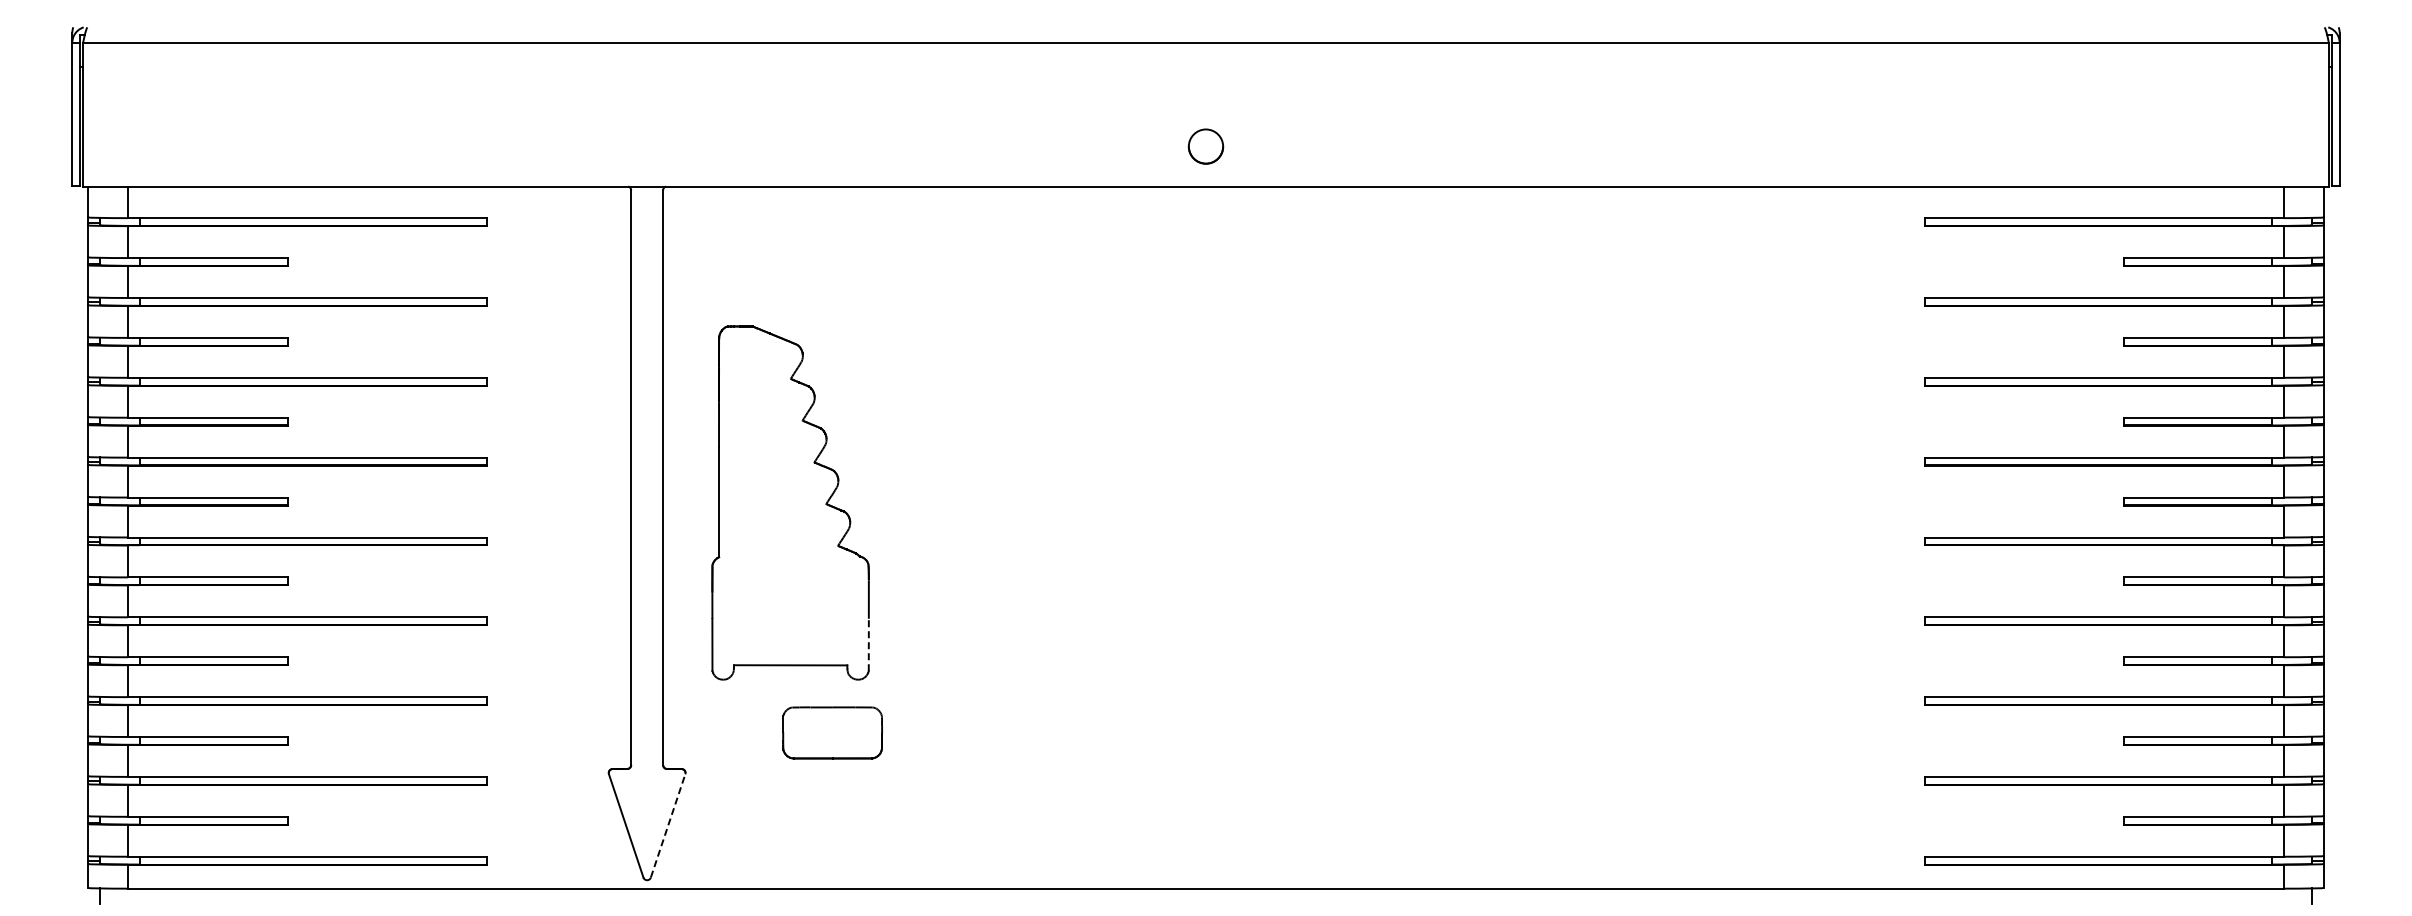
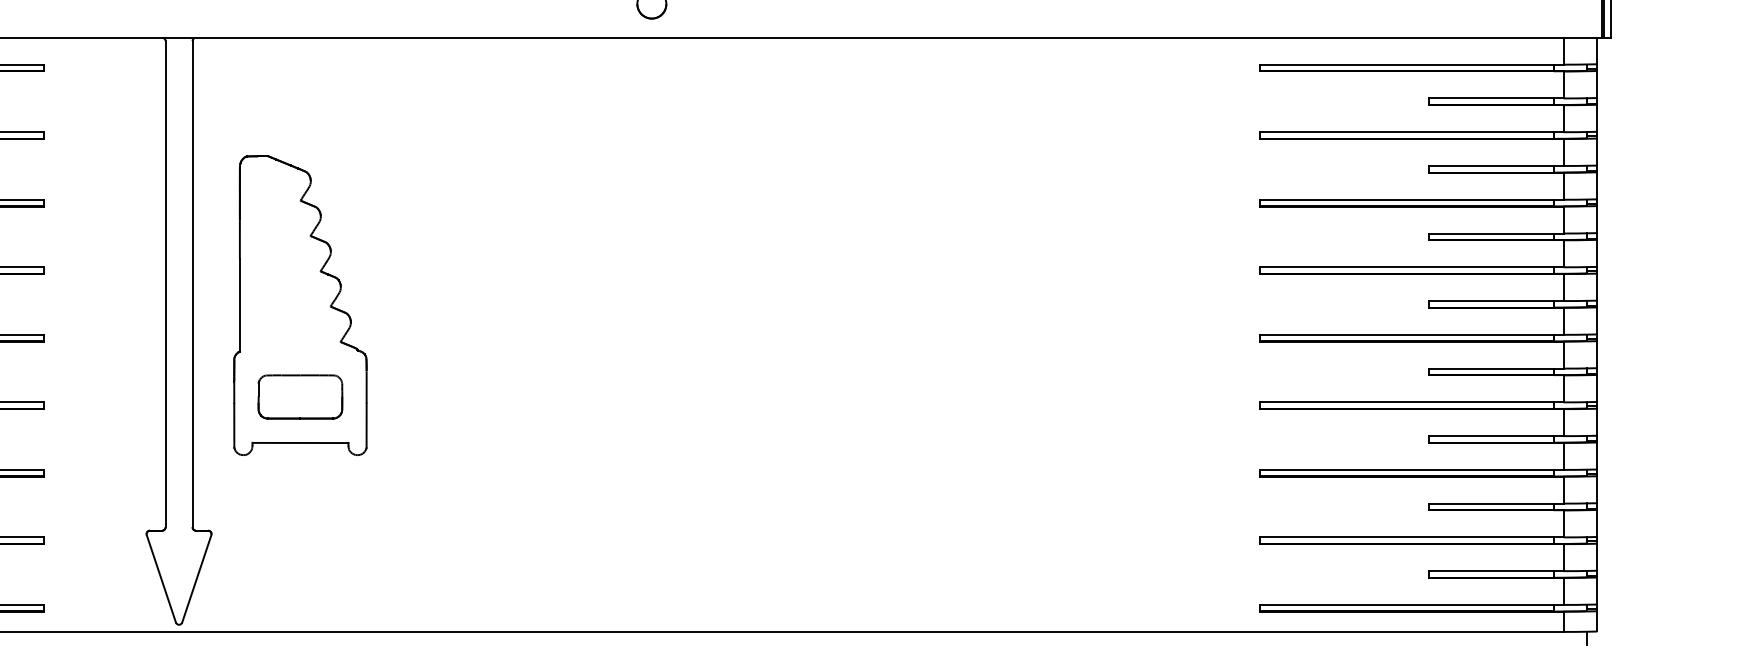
line: (868, 644) -> (366, 425), dashed -> solid
part: (832, 732) -> (300, 396), moved
line: (668, 825) -> (197, 578), dashed -> solid

